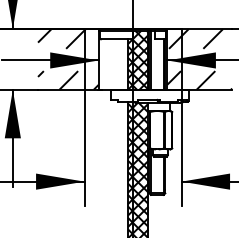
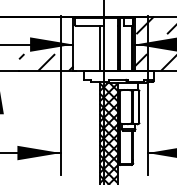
hatch: (61, 38) -> (40, 24), removed
hatch: (138, 59) -> (109, 43), removed

